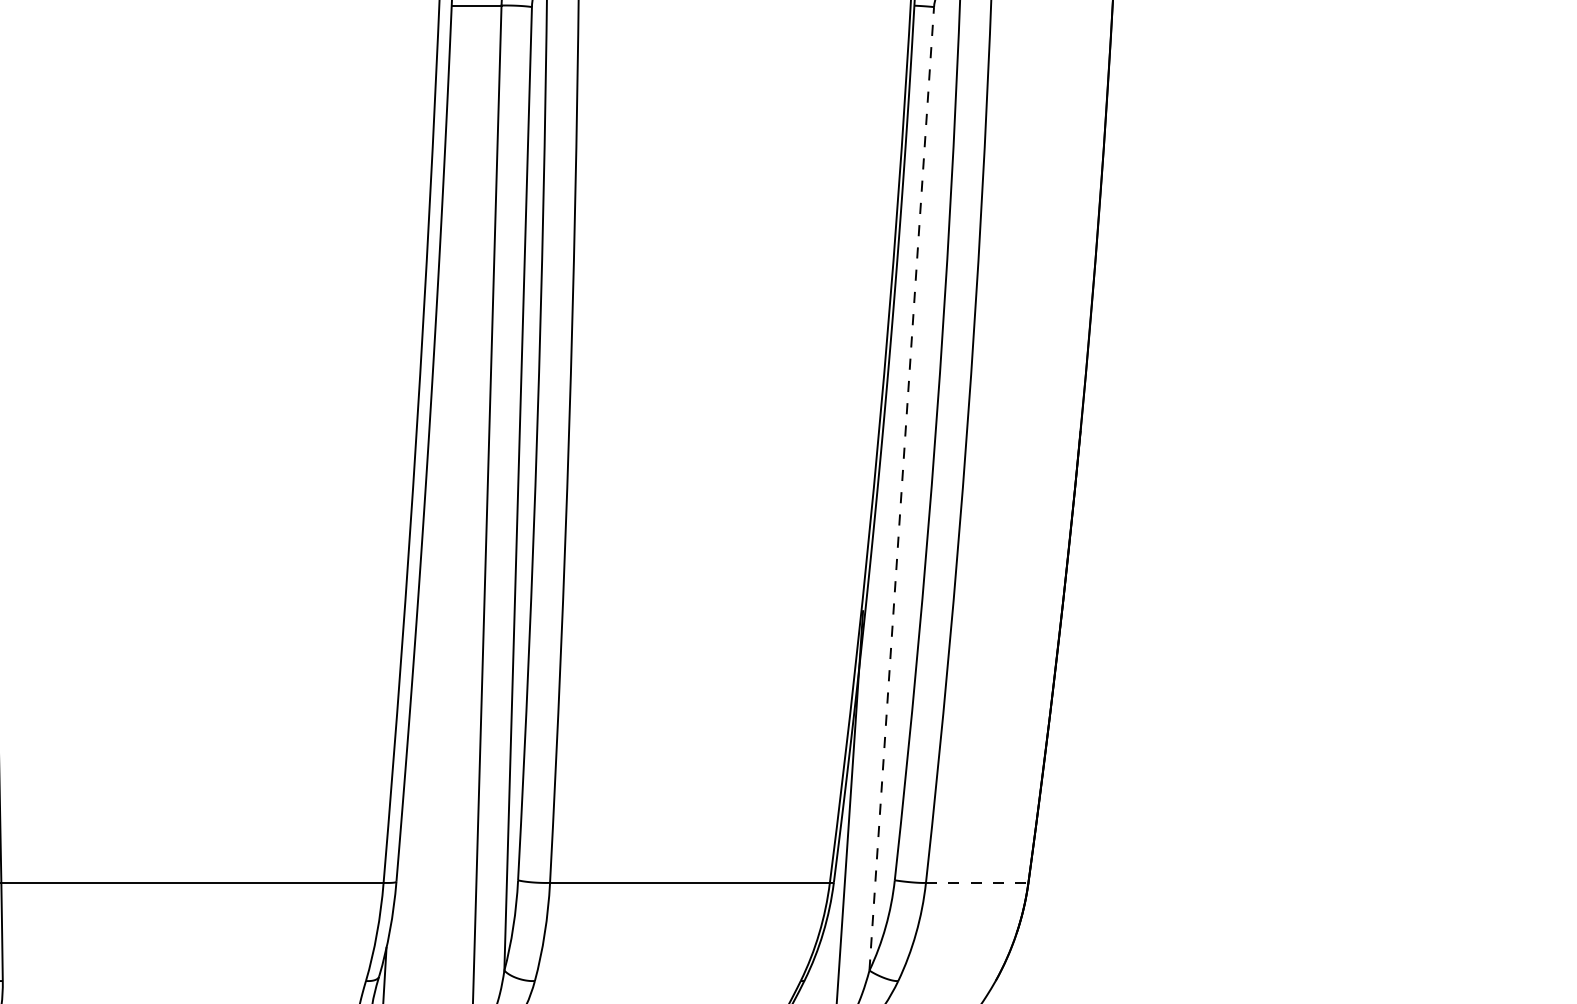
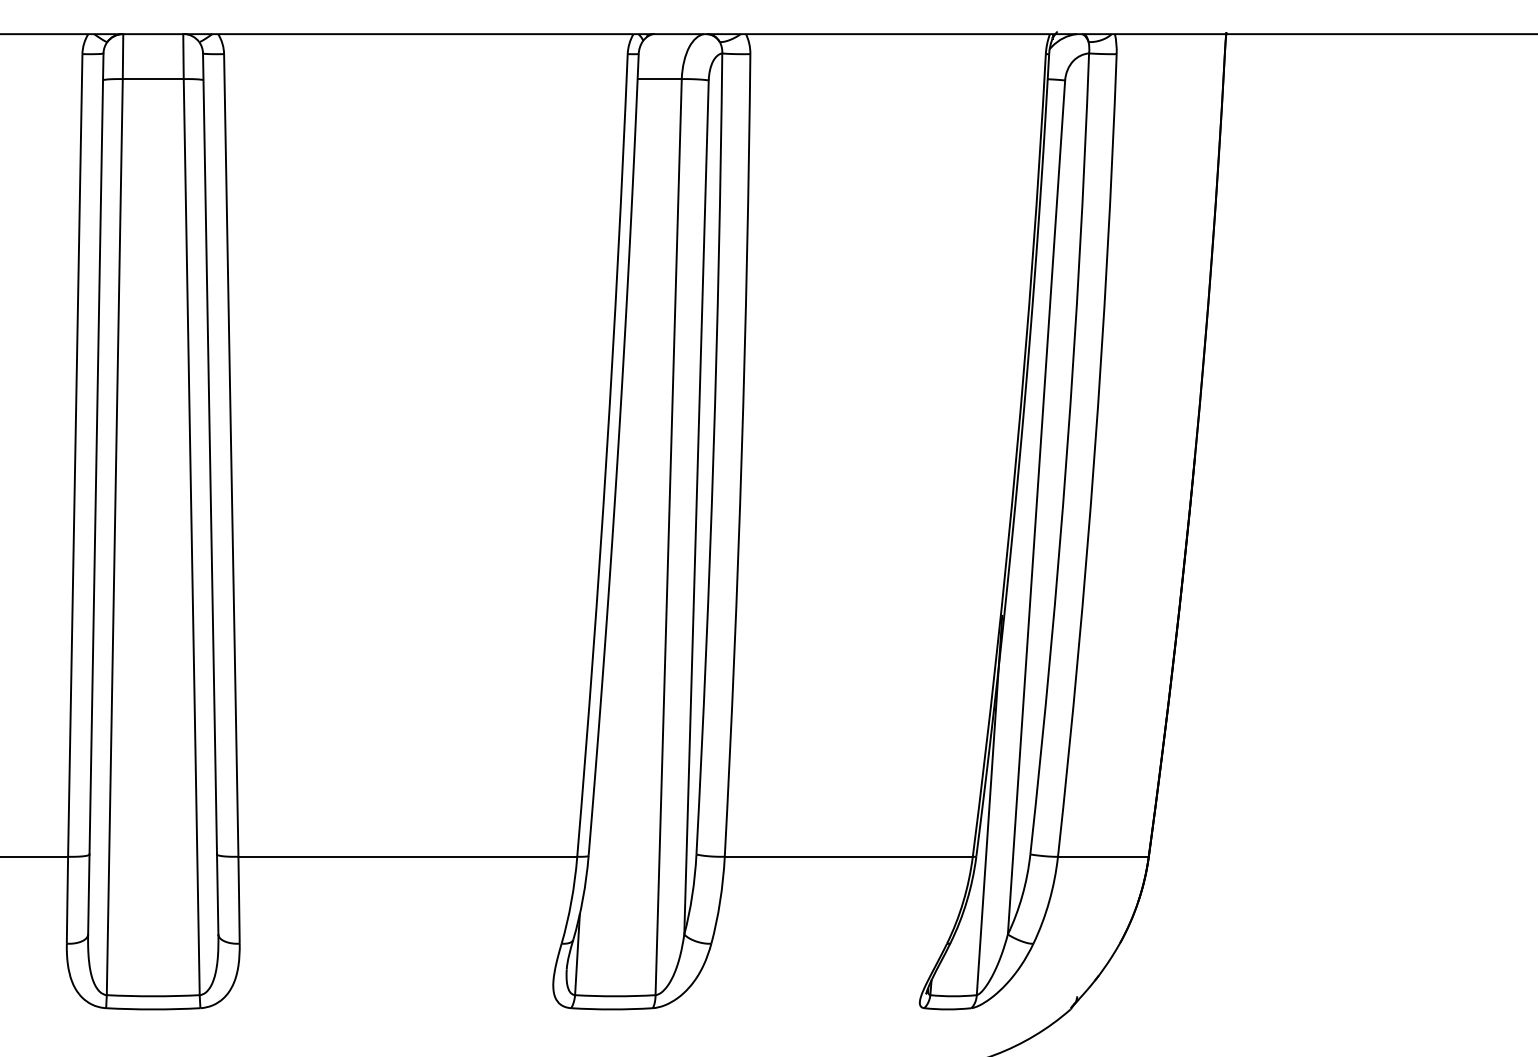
line: (901, 488) -> (1036, 507), dashed -> solid
line: (977, 882) -> (1103, 856), dashed -> solid

